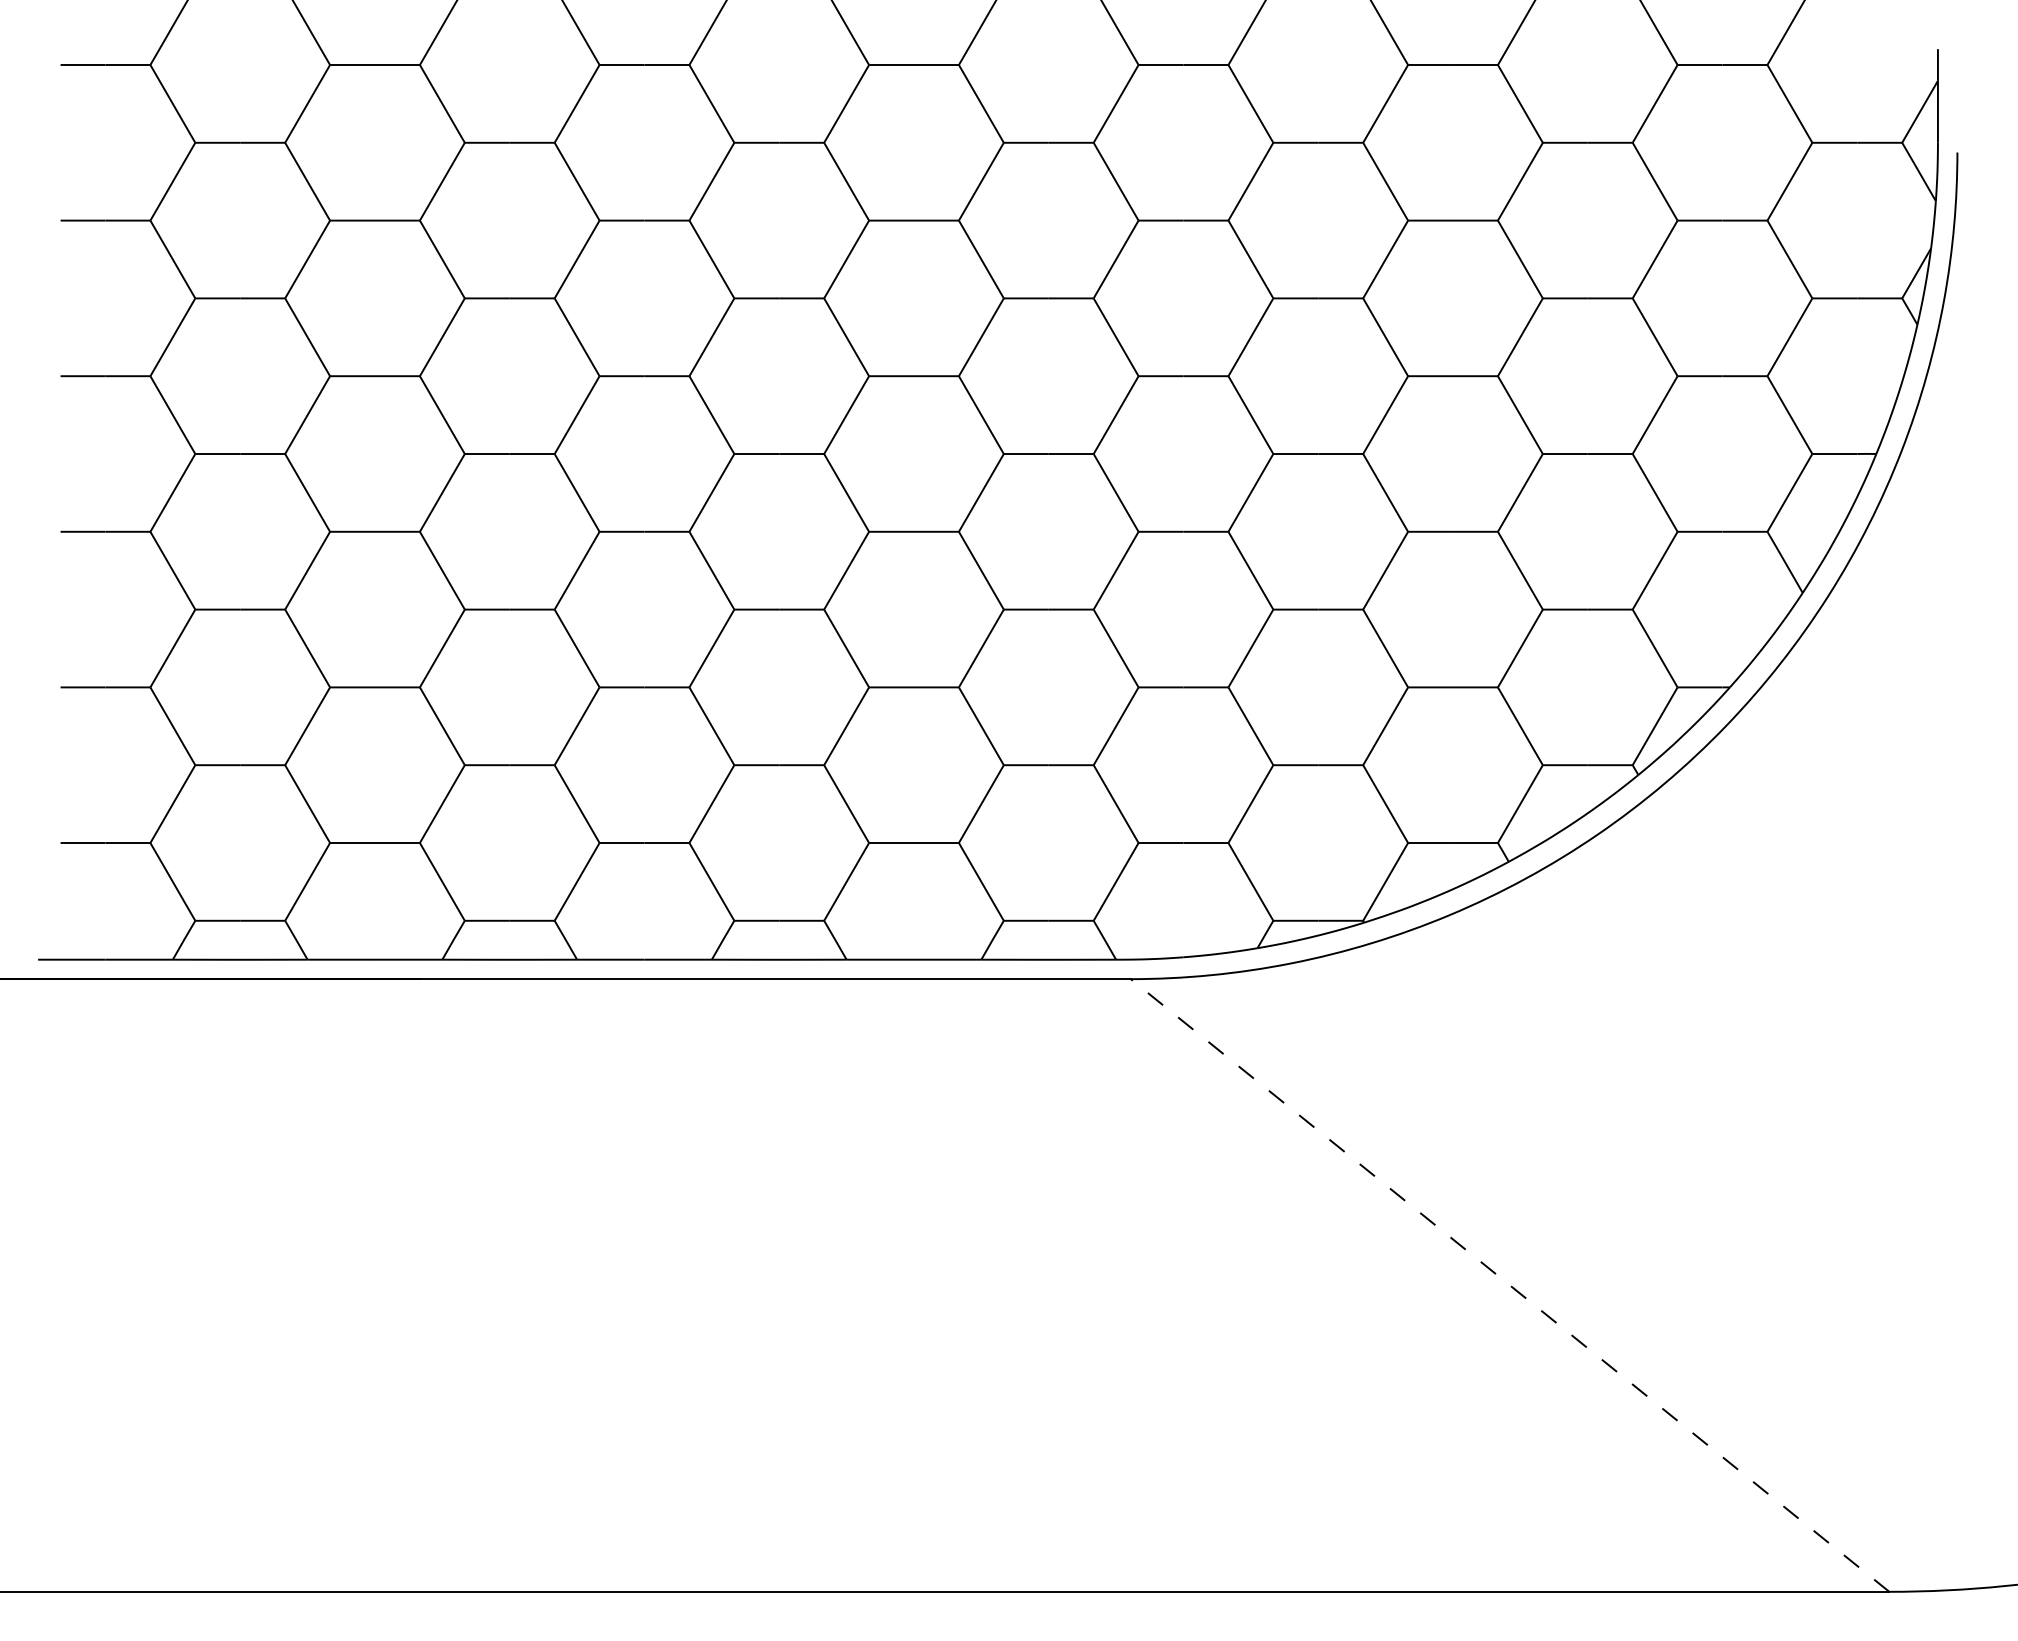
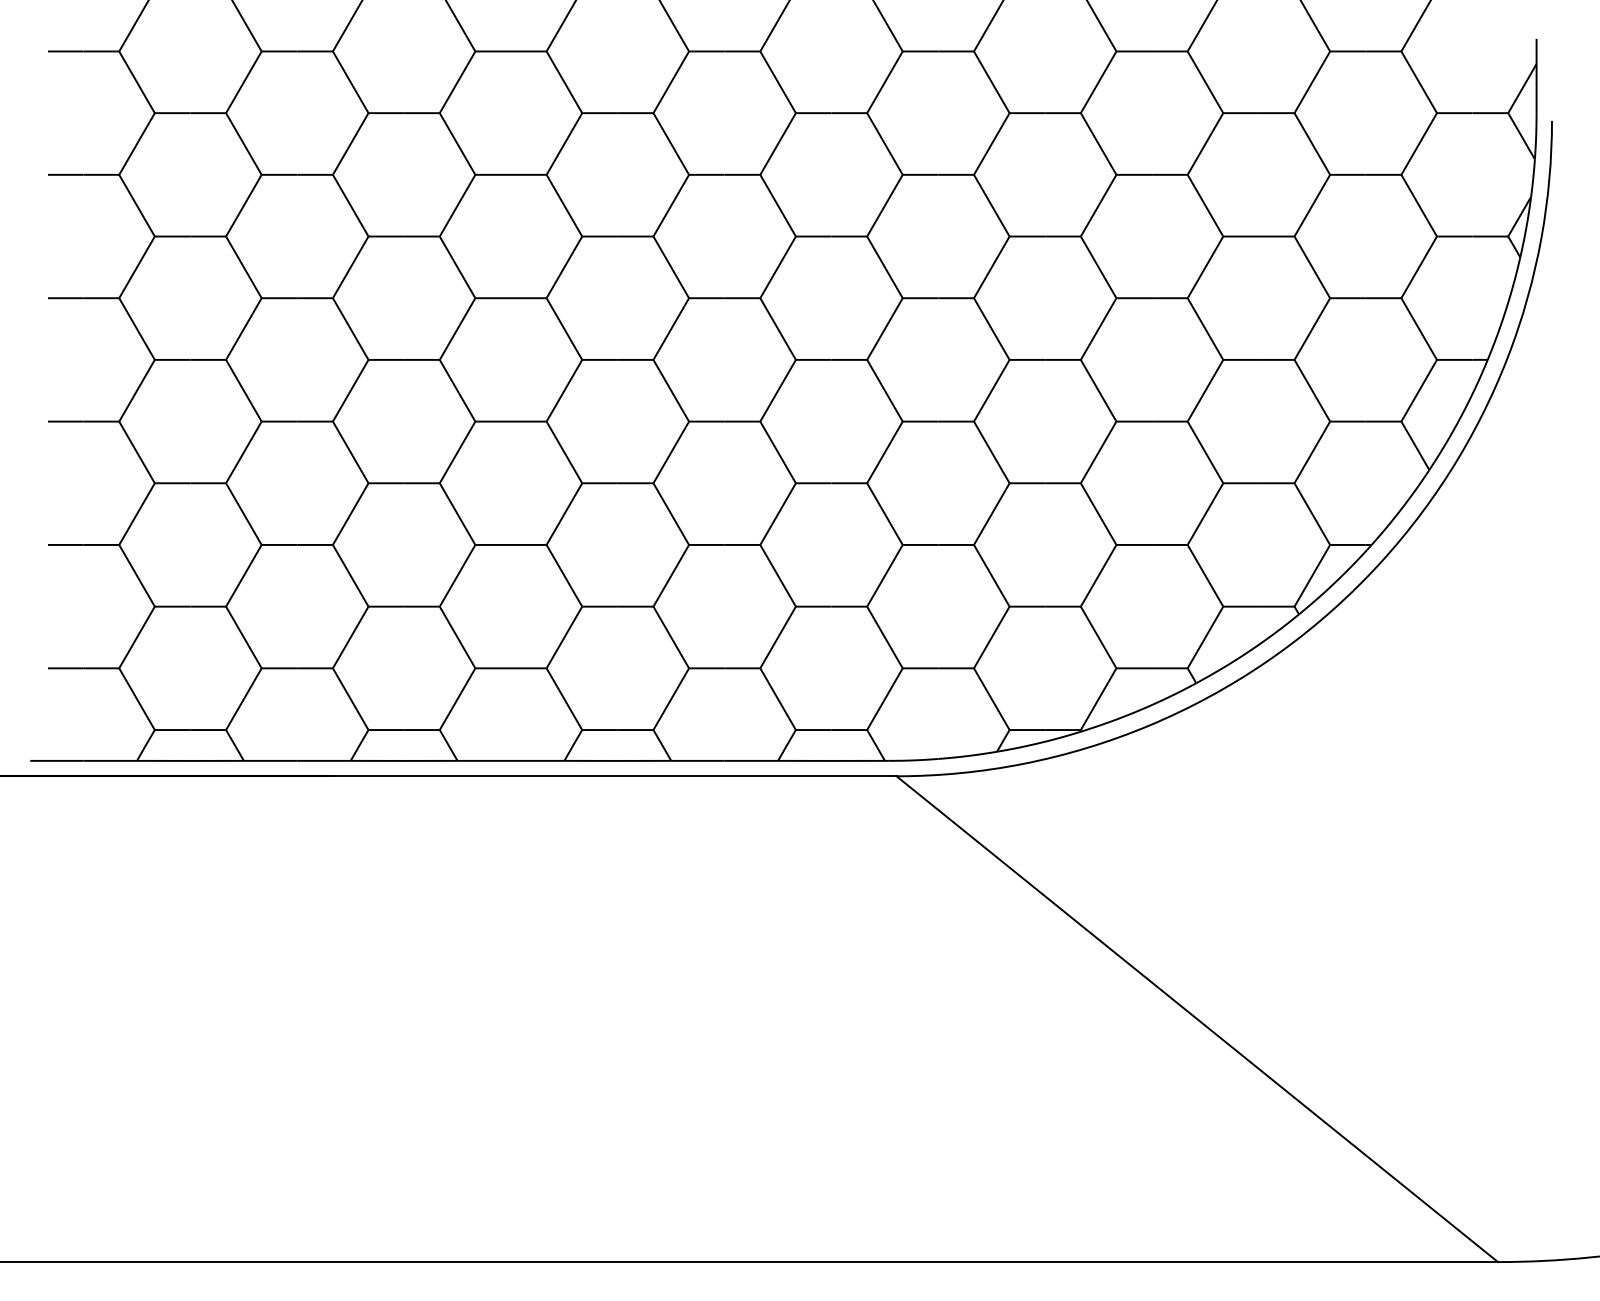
line: (1510, 1285) -> (1197, 1019), dashed -> solid

